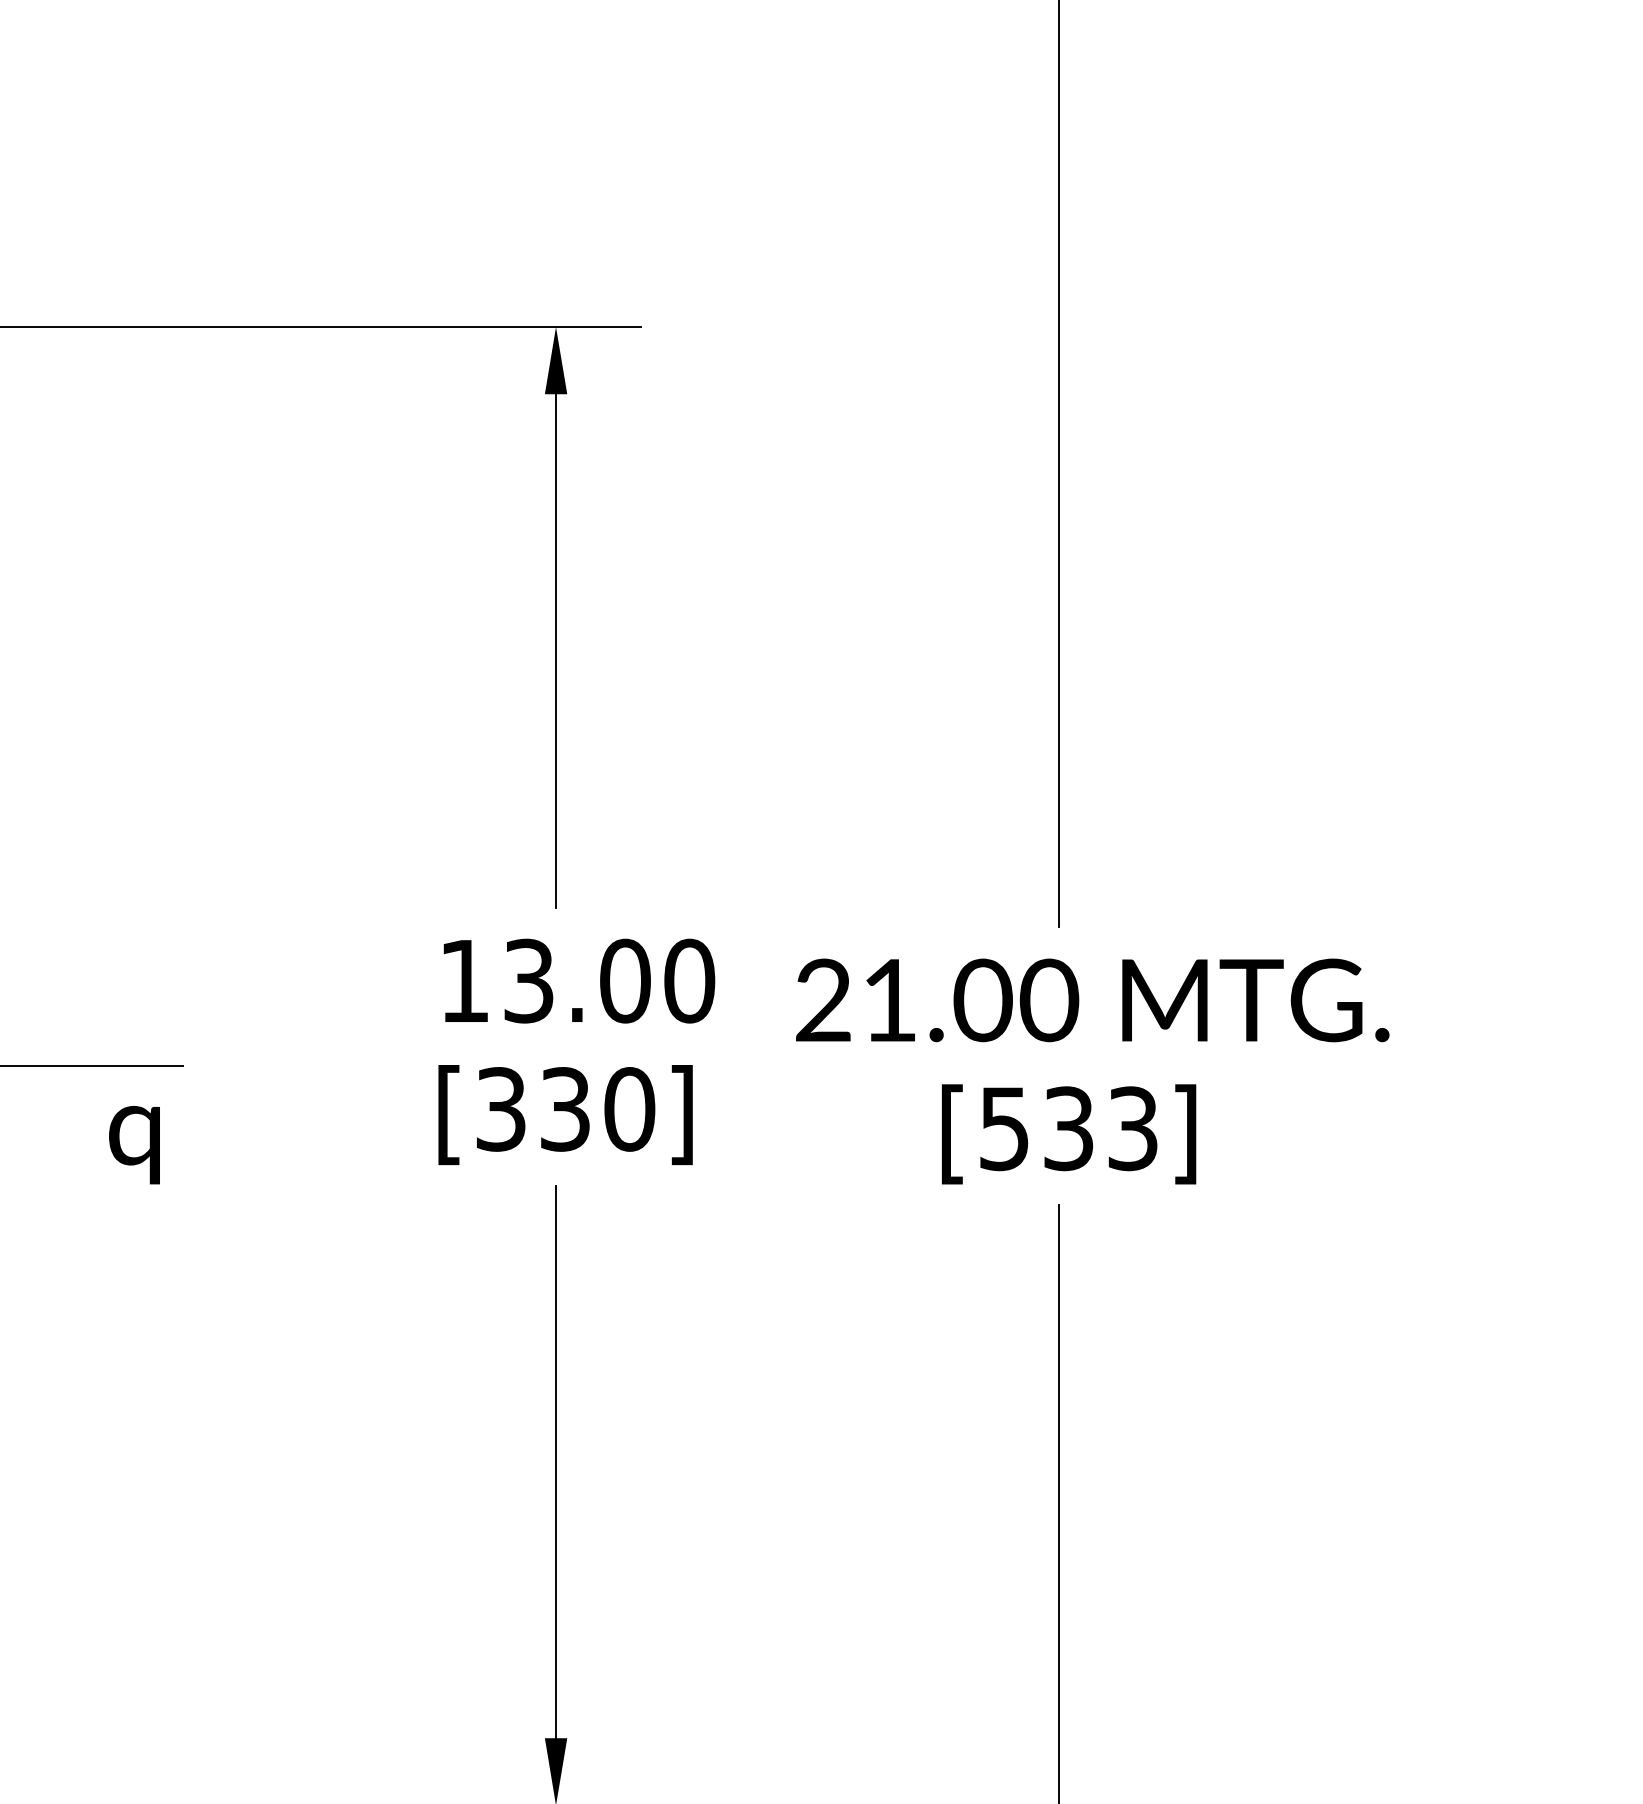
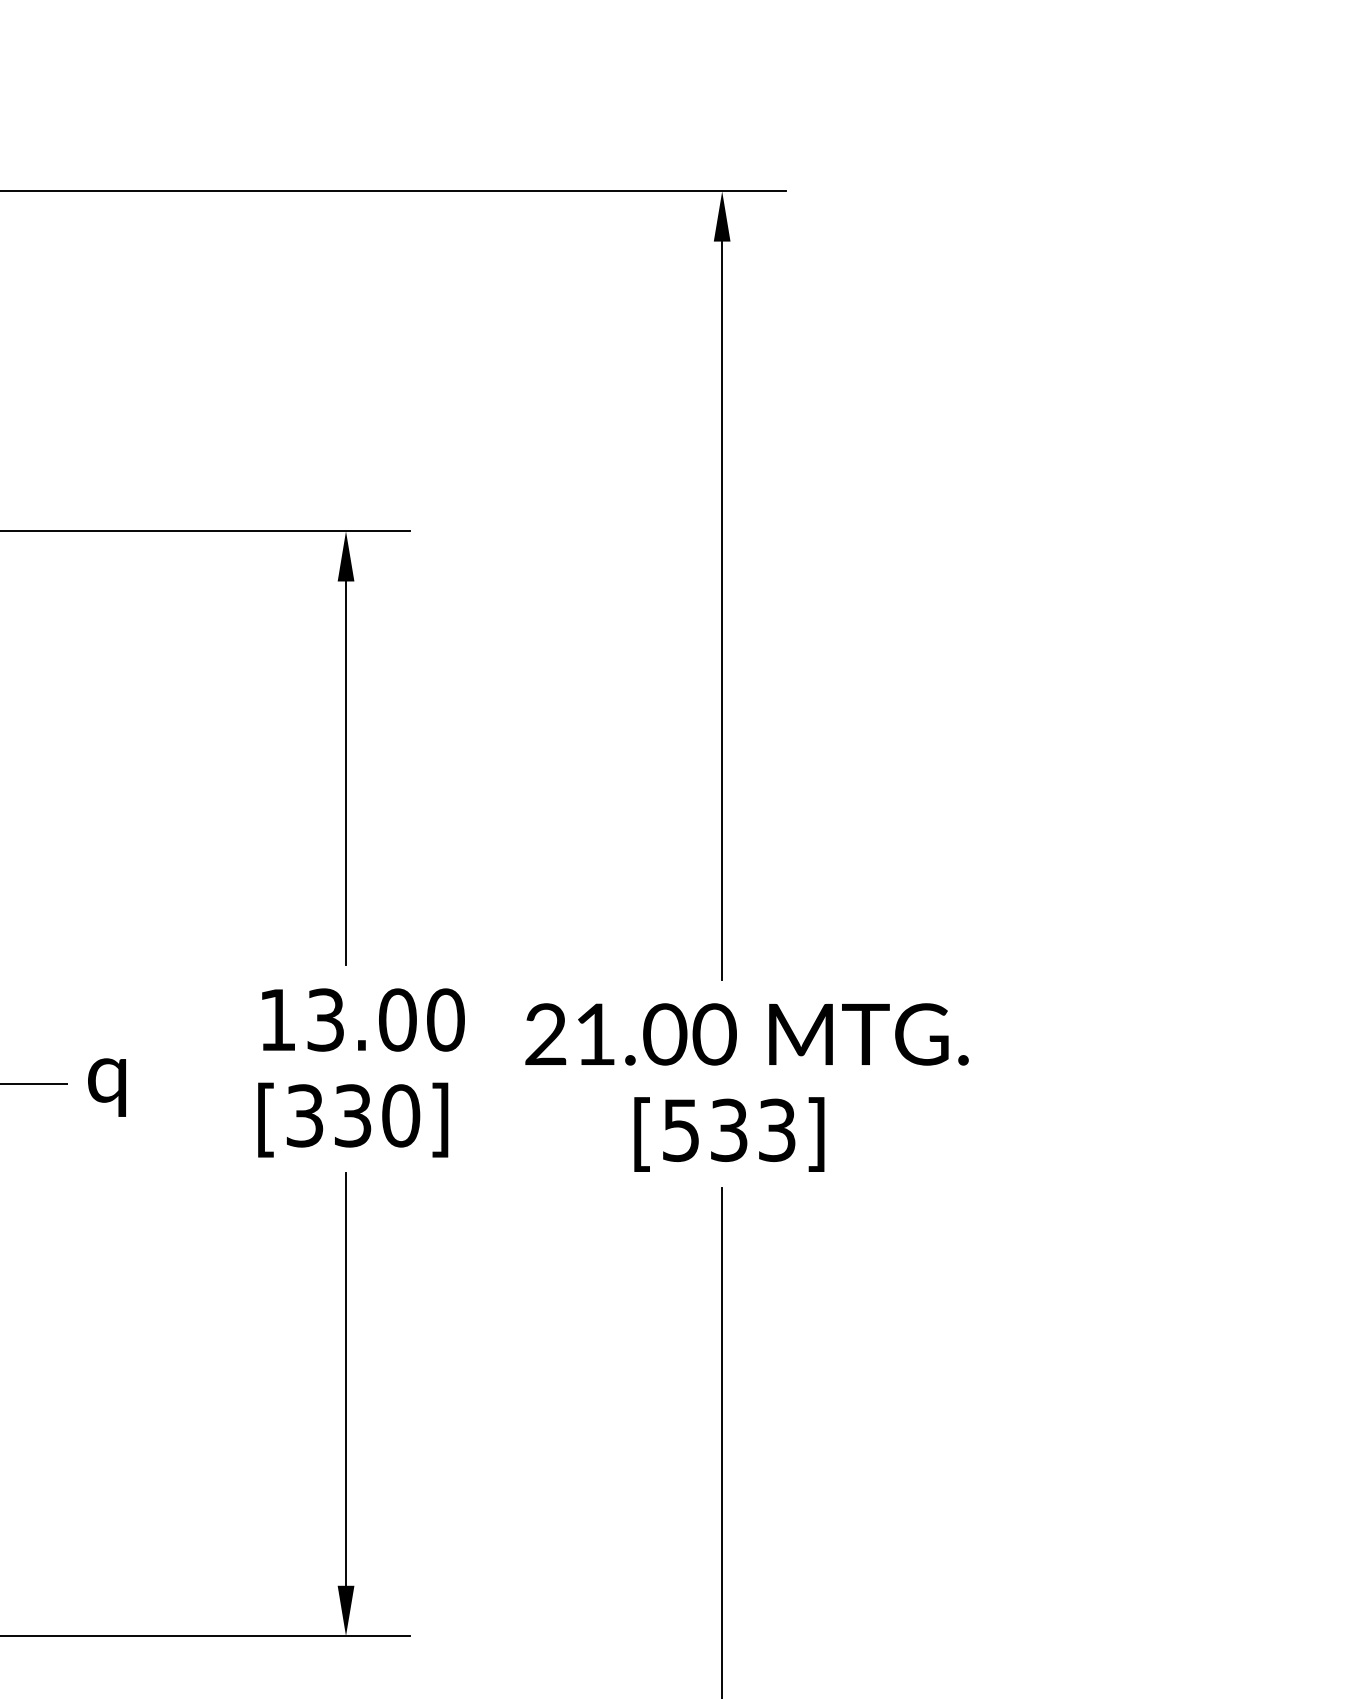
text: (133, 1144) -> (106, 1087), moved

